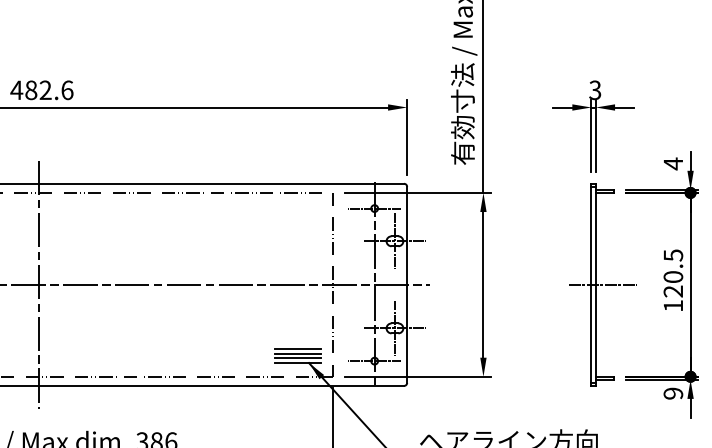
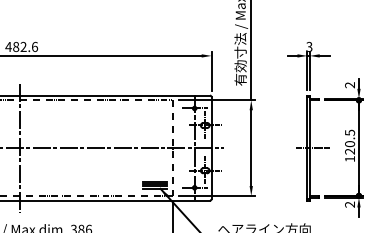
text: (672, 164) -> (349, 85), 4 -> 2
text: (674, 393) -> (350, 204), 9 -> 2

